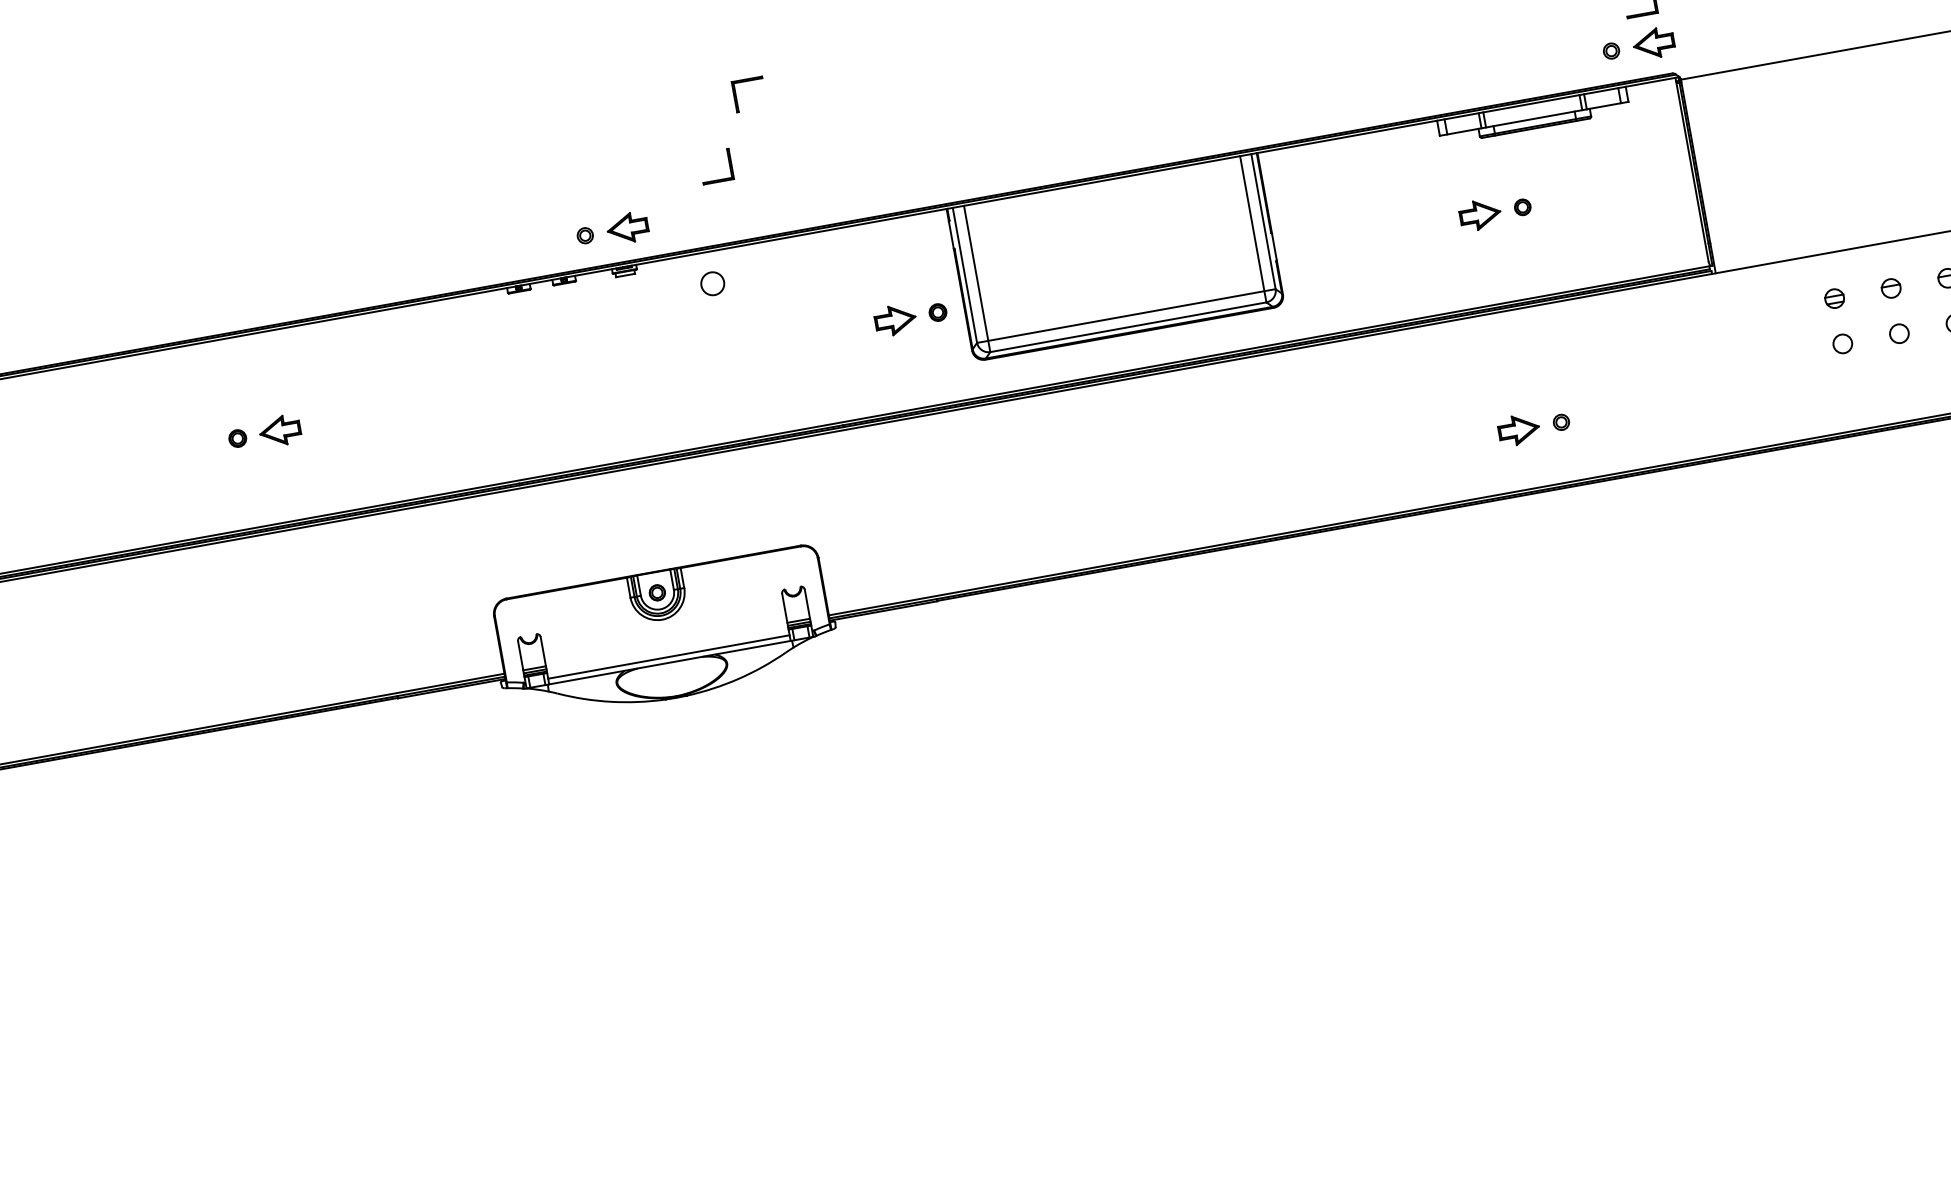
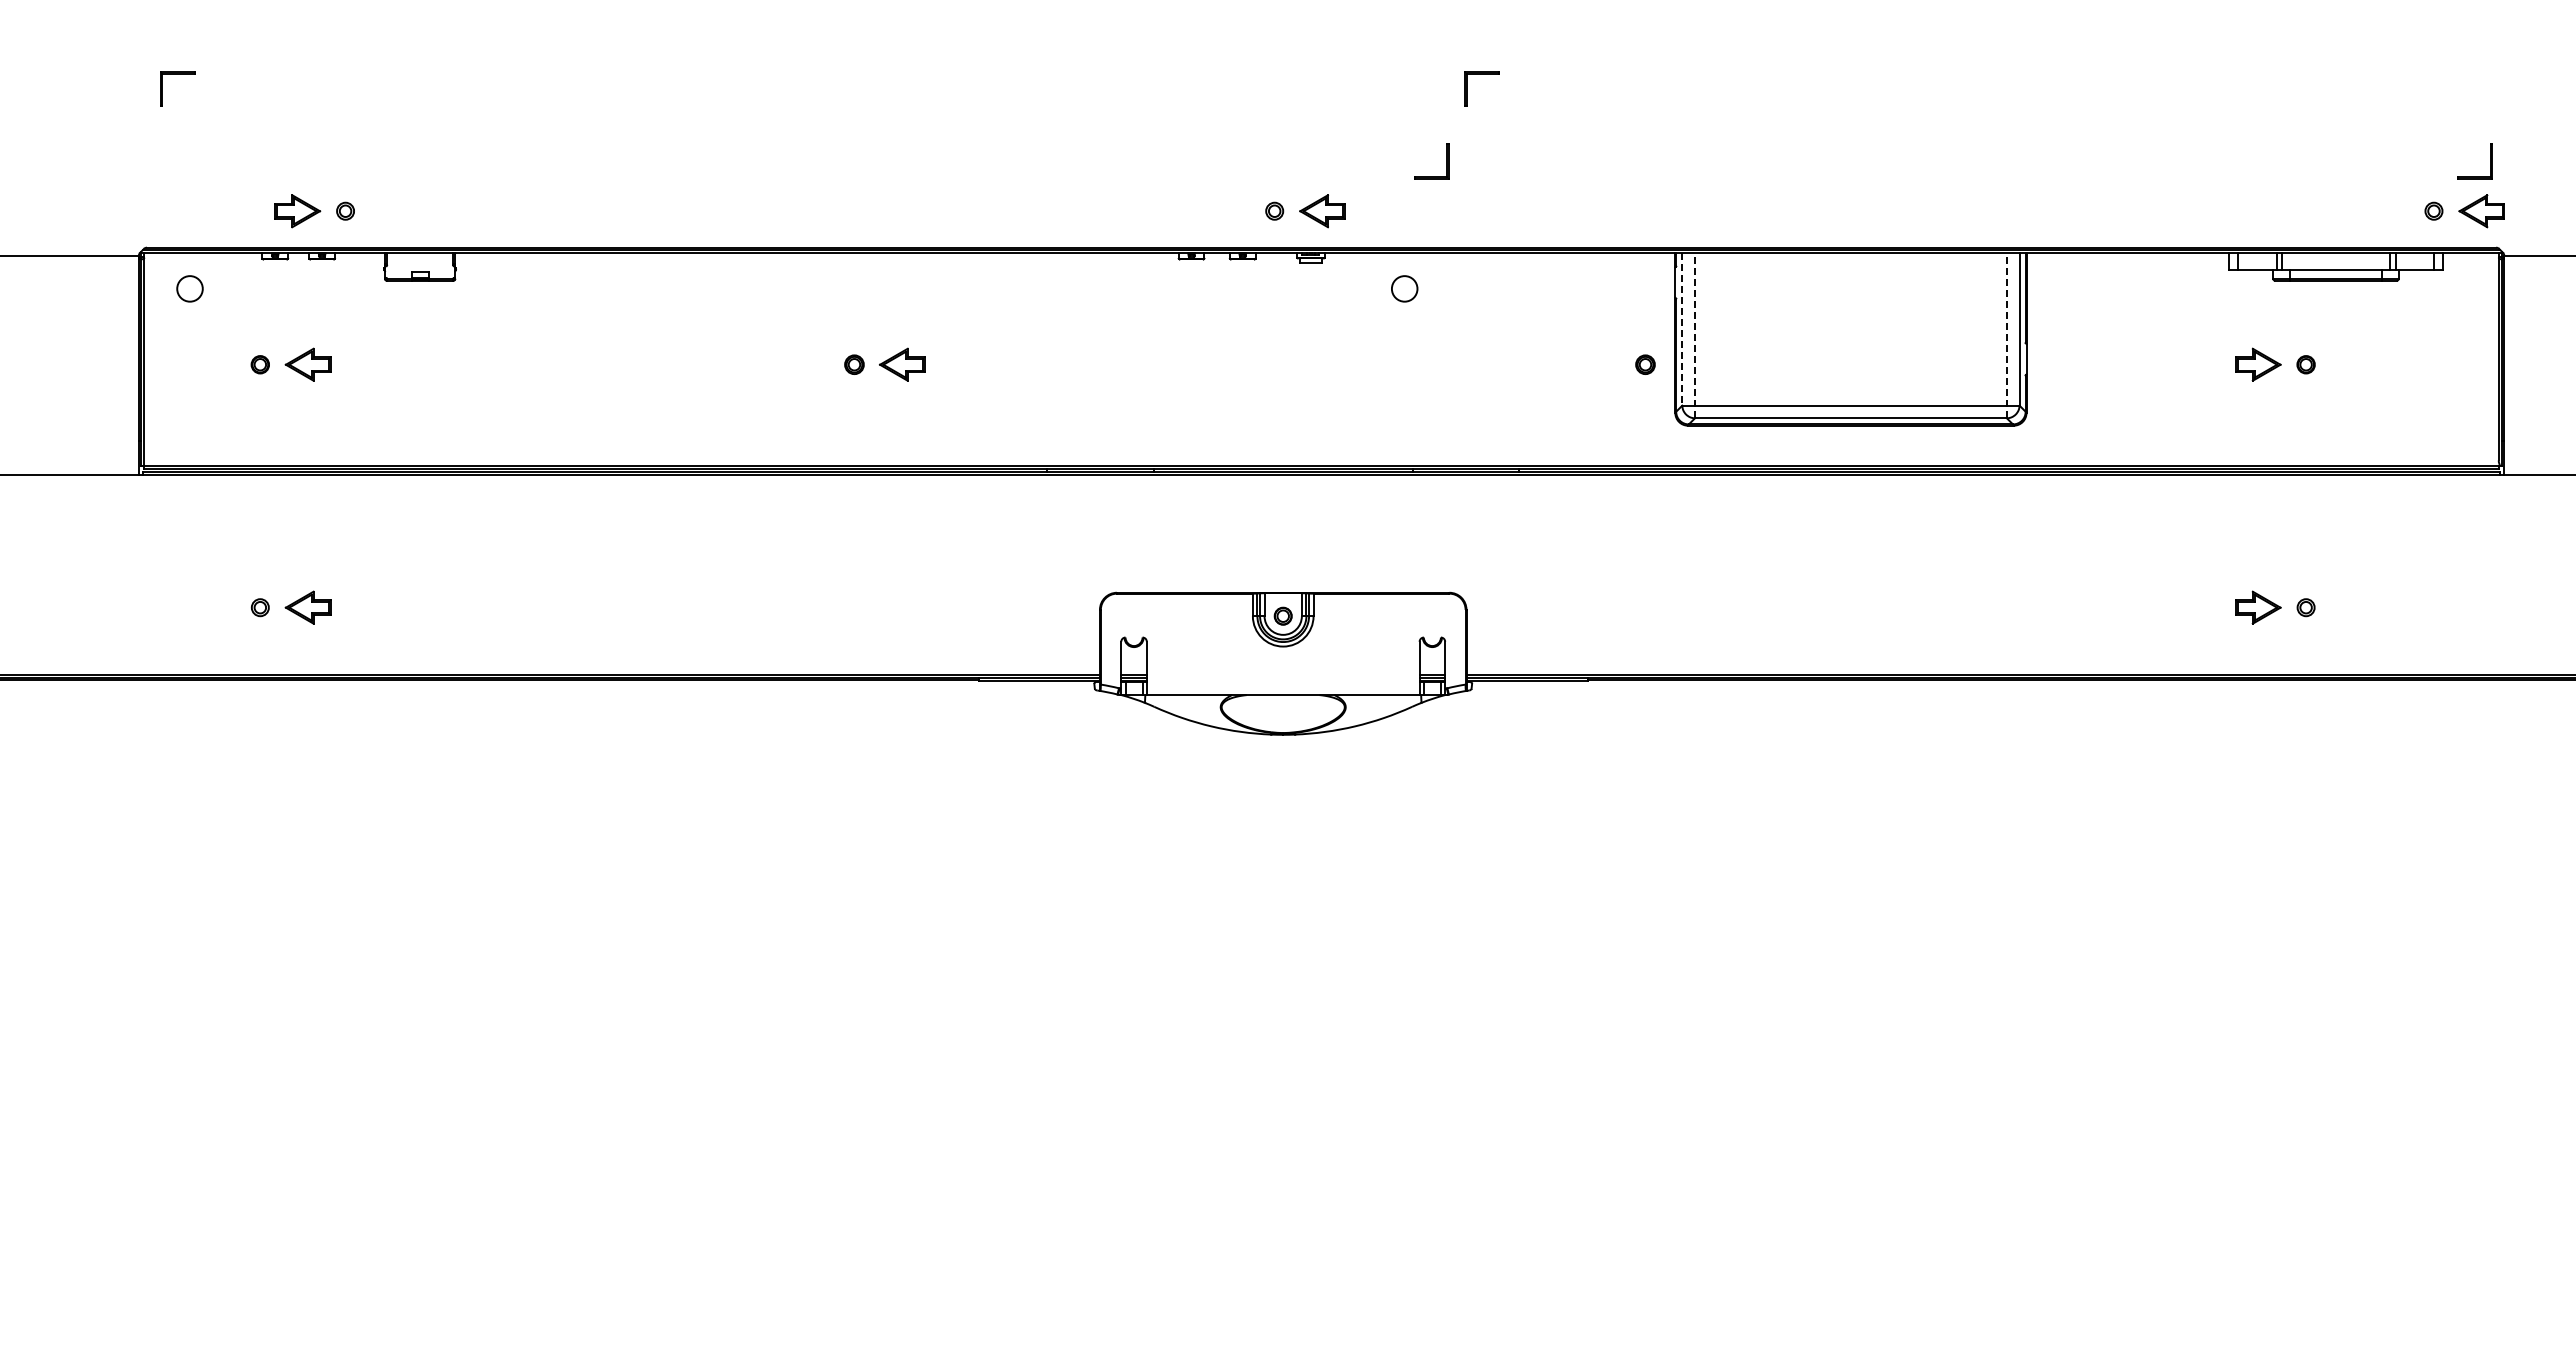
line: (1252, 229) -> (2006, 335), solid -> dashed
line: (965, 275) -> (1682, 329), solid -> dashed
line: (976, 278) -> (1694, 335), solid -> dashed
part: (895, 319) -> (1597, 364), removed
line: (668, 656) -> (1282, 688), removed

